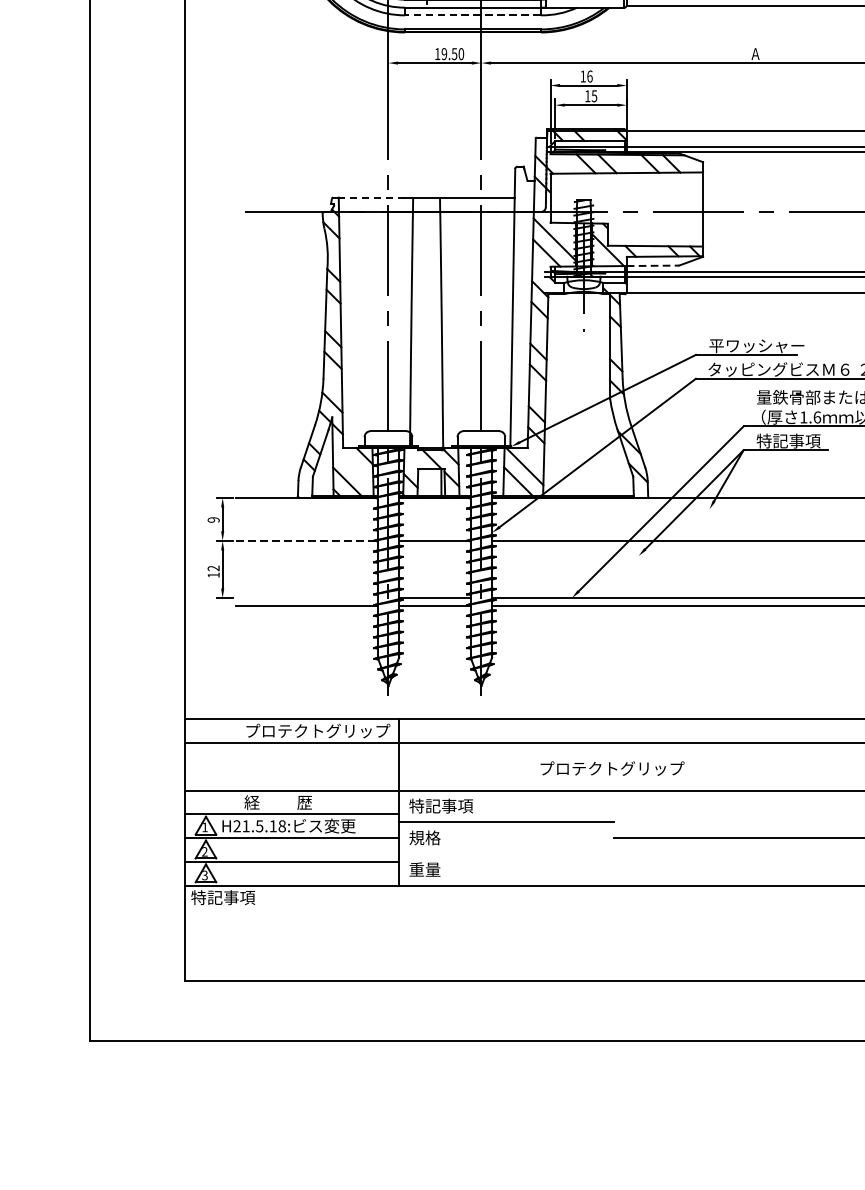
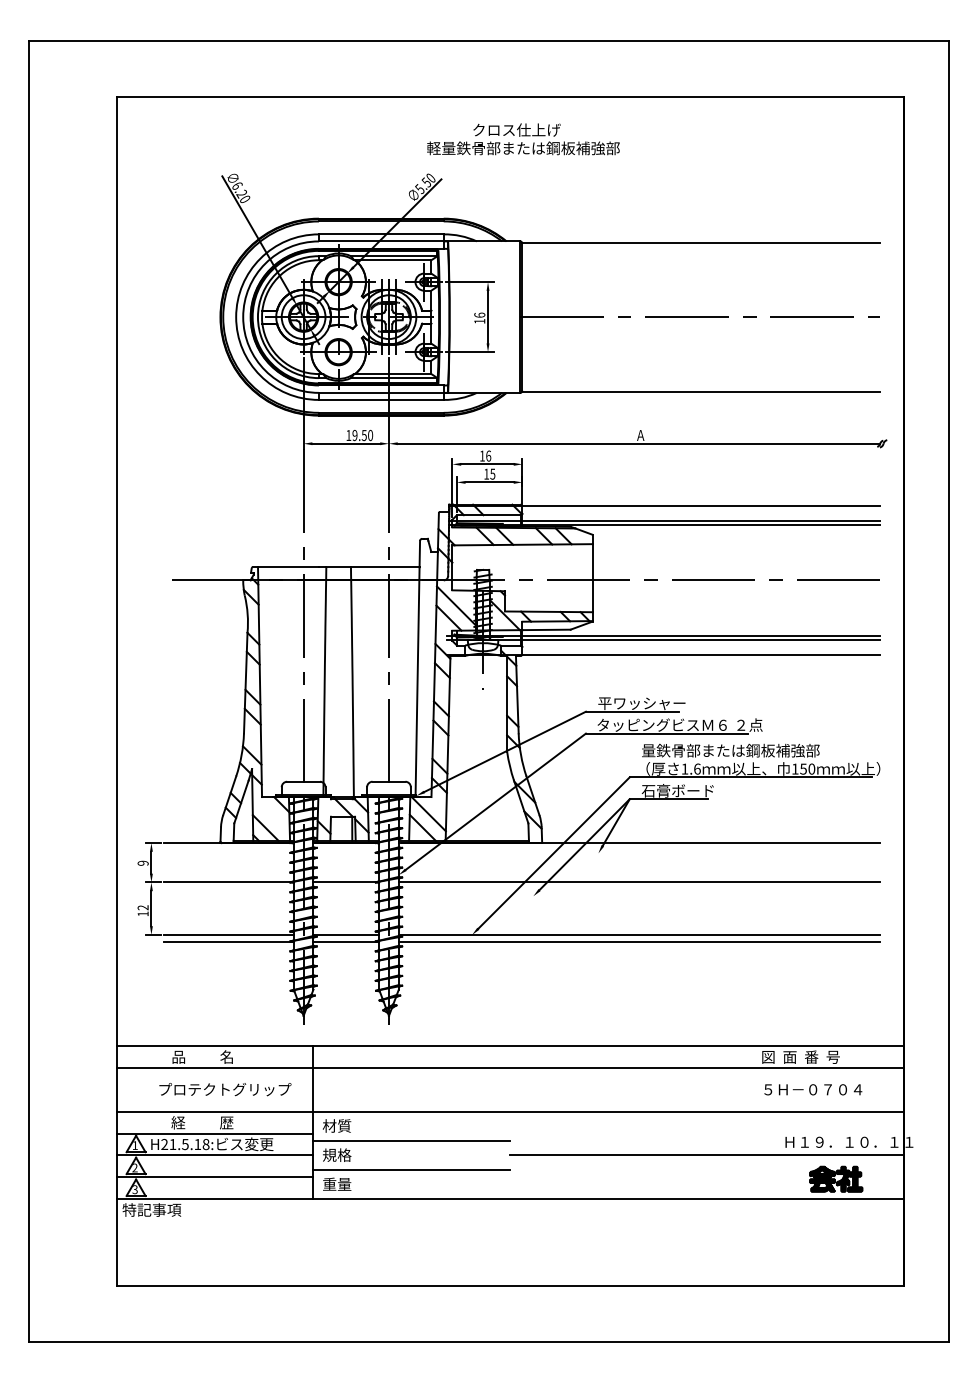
line: (472, 14) -> (380, 399), dashed -> solid
line: (370, 197) -> (287, 567), dashed -> solid
line: (654, 265) -> (547, 629), dashed -> solid
text: (795, 440) -> (677, 790), 特記事項 -> 石膏ボード
line: (306, 540) -> (228, 882), dashed -> solid
line: (306, 597) -> (228, 934), added
text: (317, 730) -> (238, 1056), プロテクトグリップ -> 品          名
text: (612, 768) -> (225, 1089), moved
text: (440, 805) -> (351, 1125), 特記事項 -> 材質
line: (505, 854) -> (411, 1170), added

